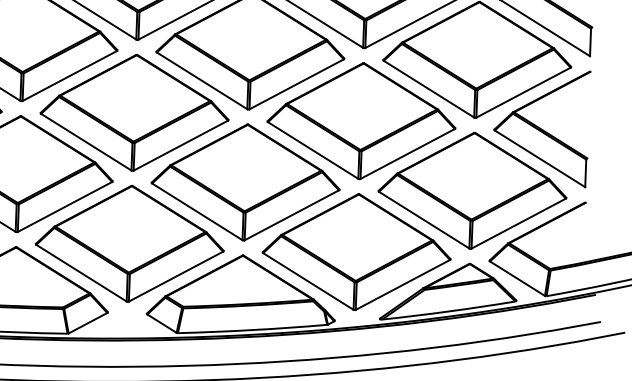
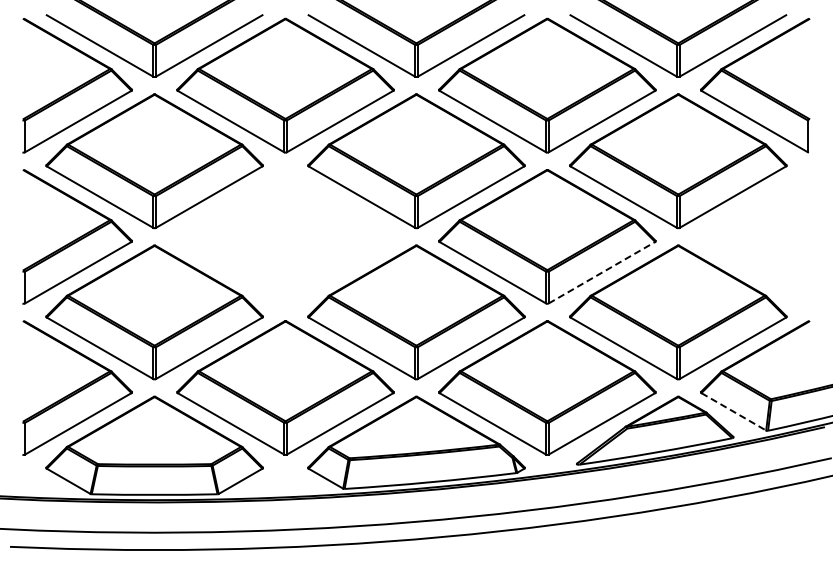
part: (134, 112) -> (285, 236), removed
part: (541, 127) -> (755, 236), removed
line: (407, 153) -> (601, 272), solid -> dashed
line: (518, 279) -> (734, 412), solid -> dashed

